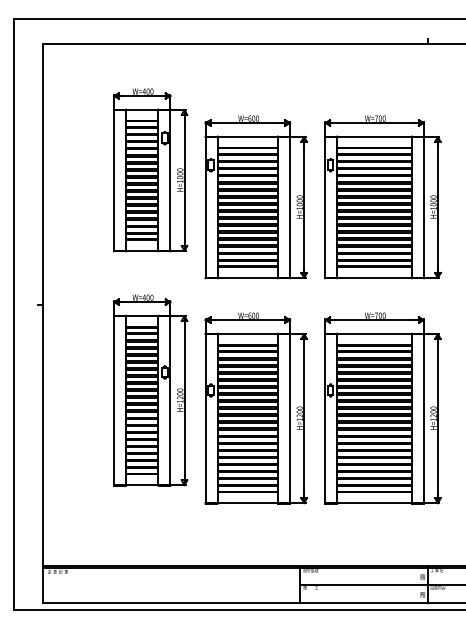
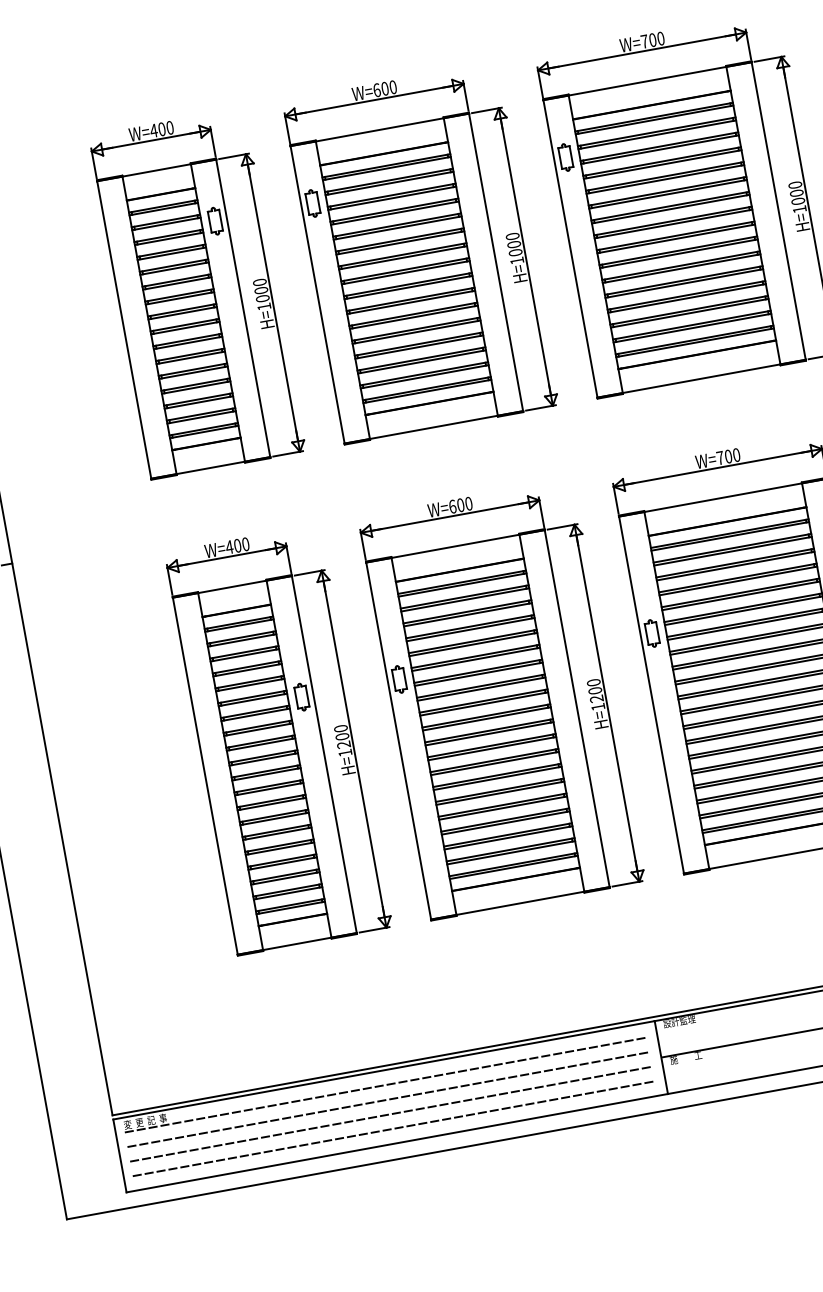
part: (150, 170) -> (197, 294), moved
part: (150, 390) -> (278, 740), moved
line: (170, 575) -> (384, 1086), added
line: (170, 582) -> (387, 1100), added
line: (170, 588) -> (389, 1113), added
line: (170, 595) -> (392, 1128), added

